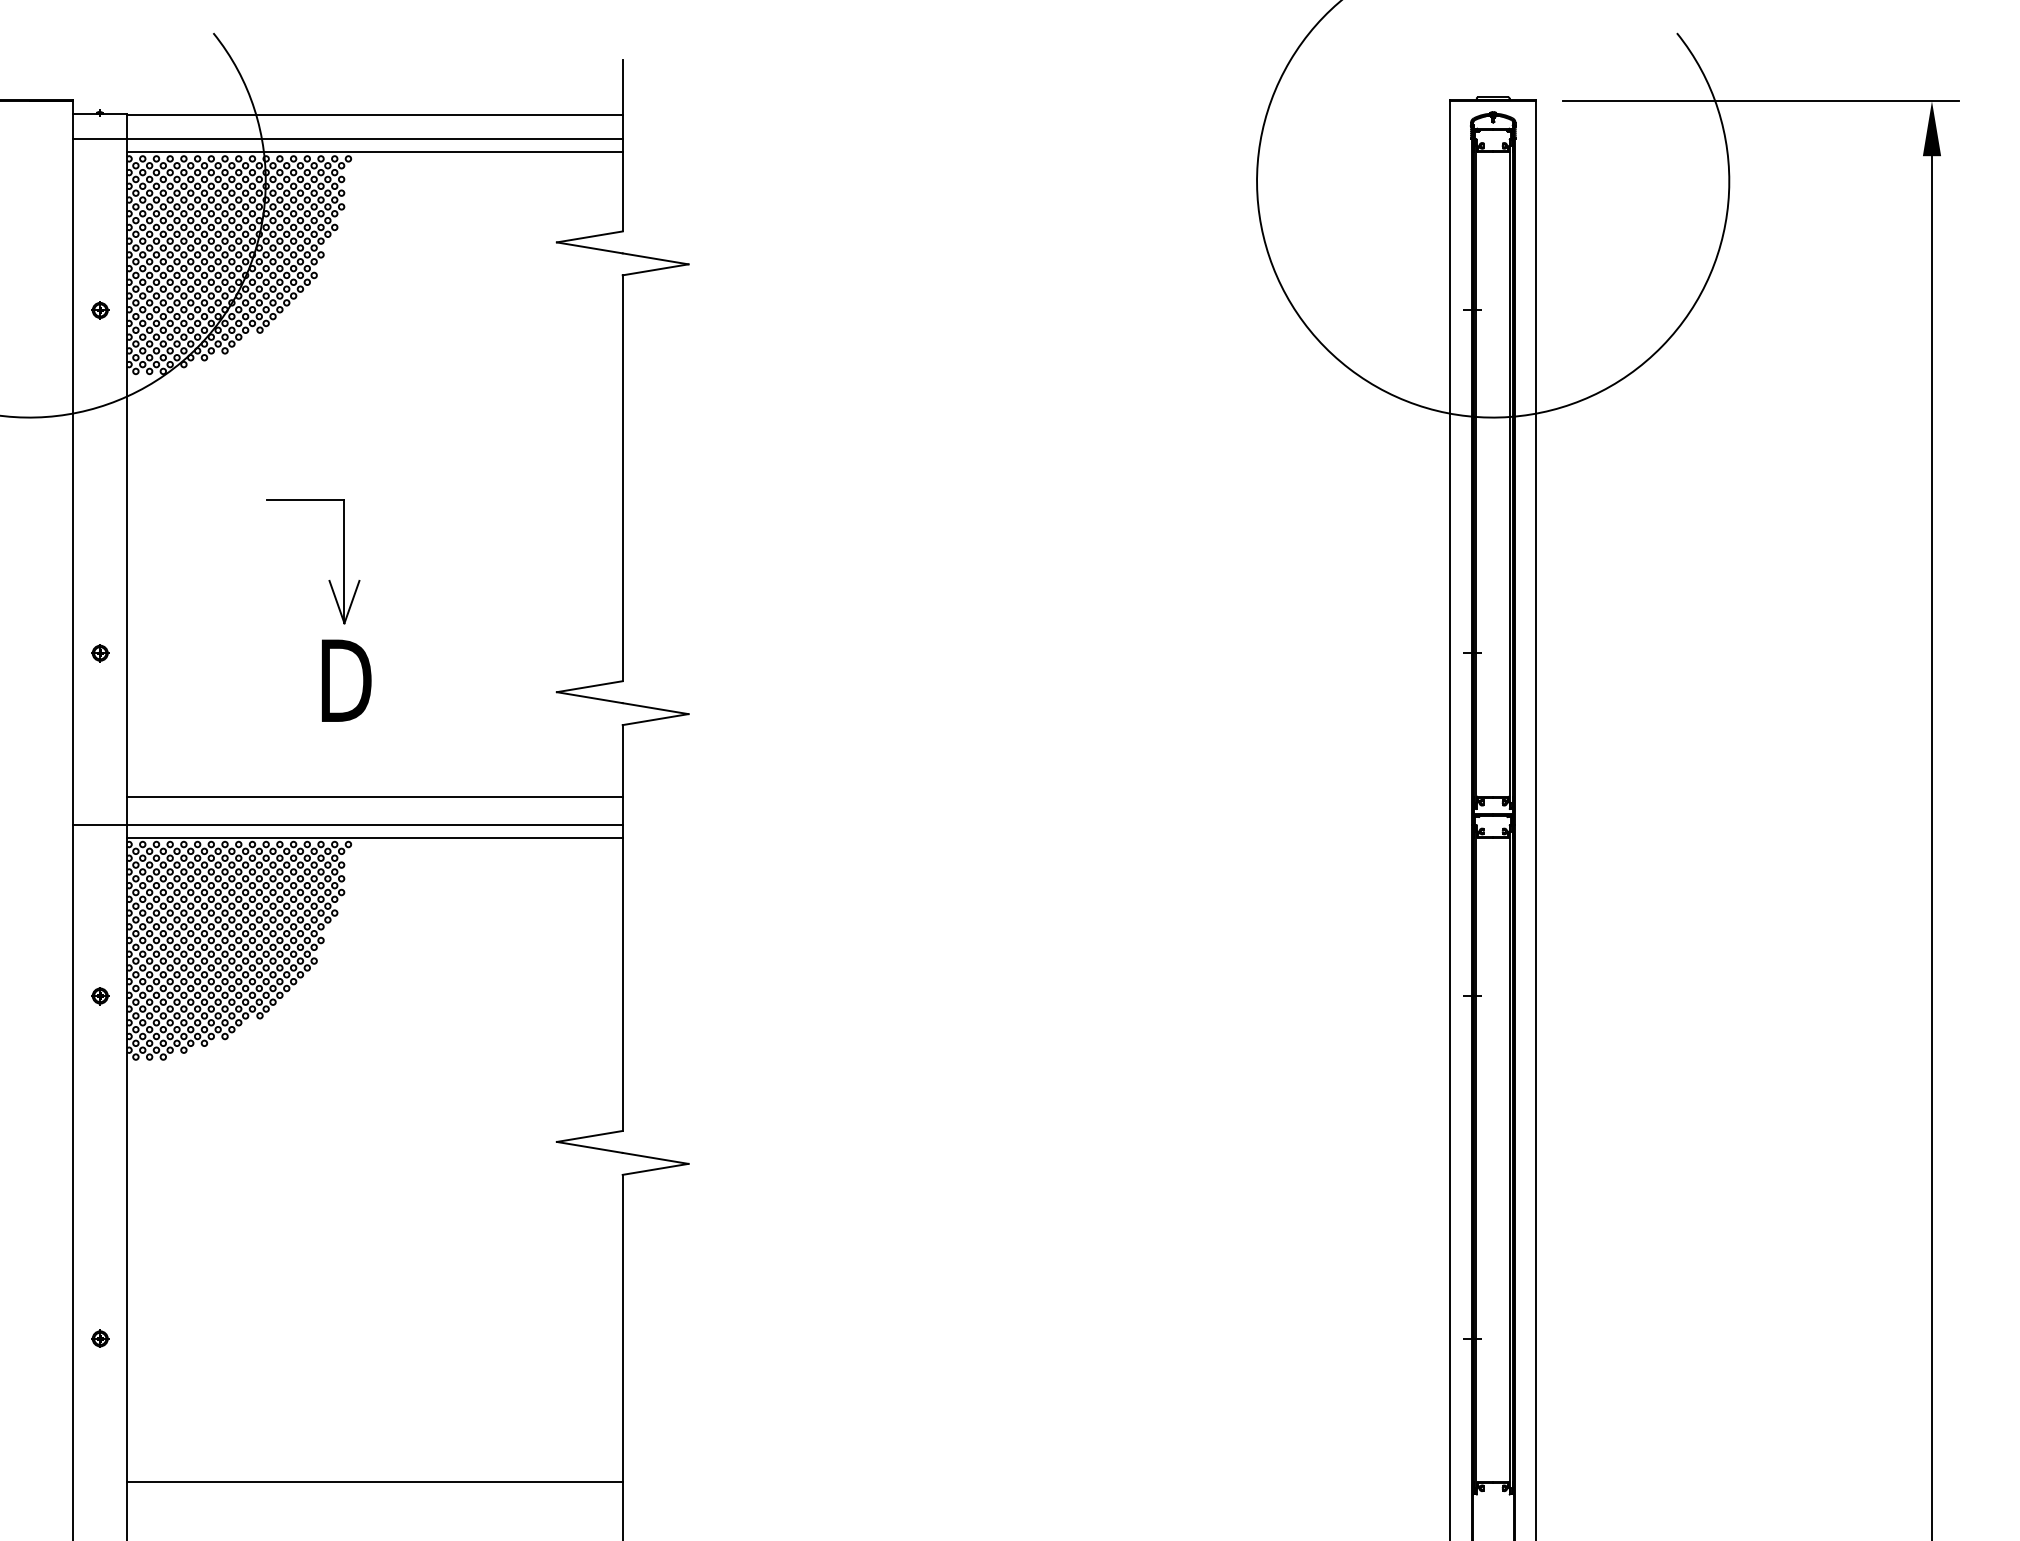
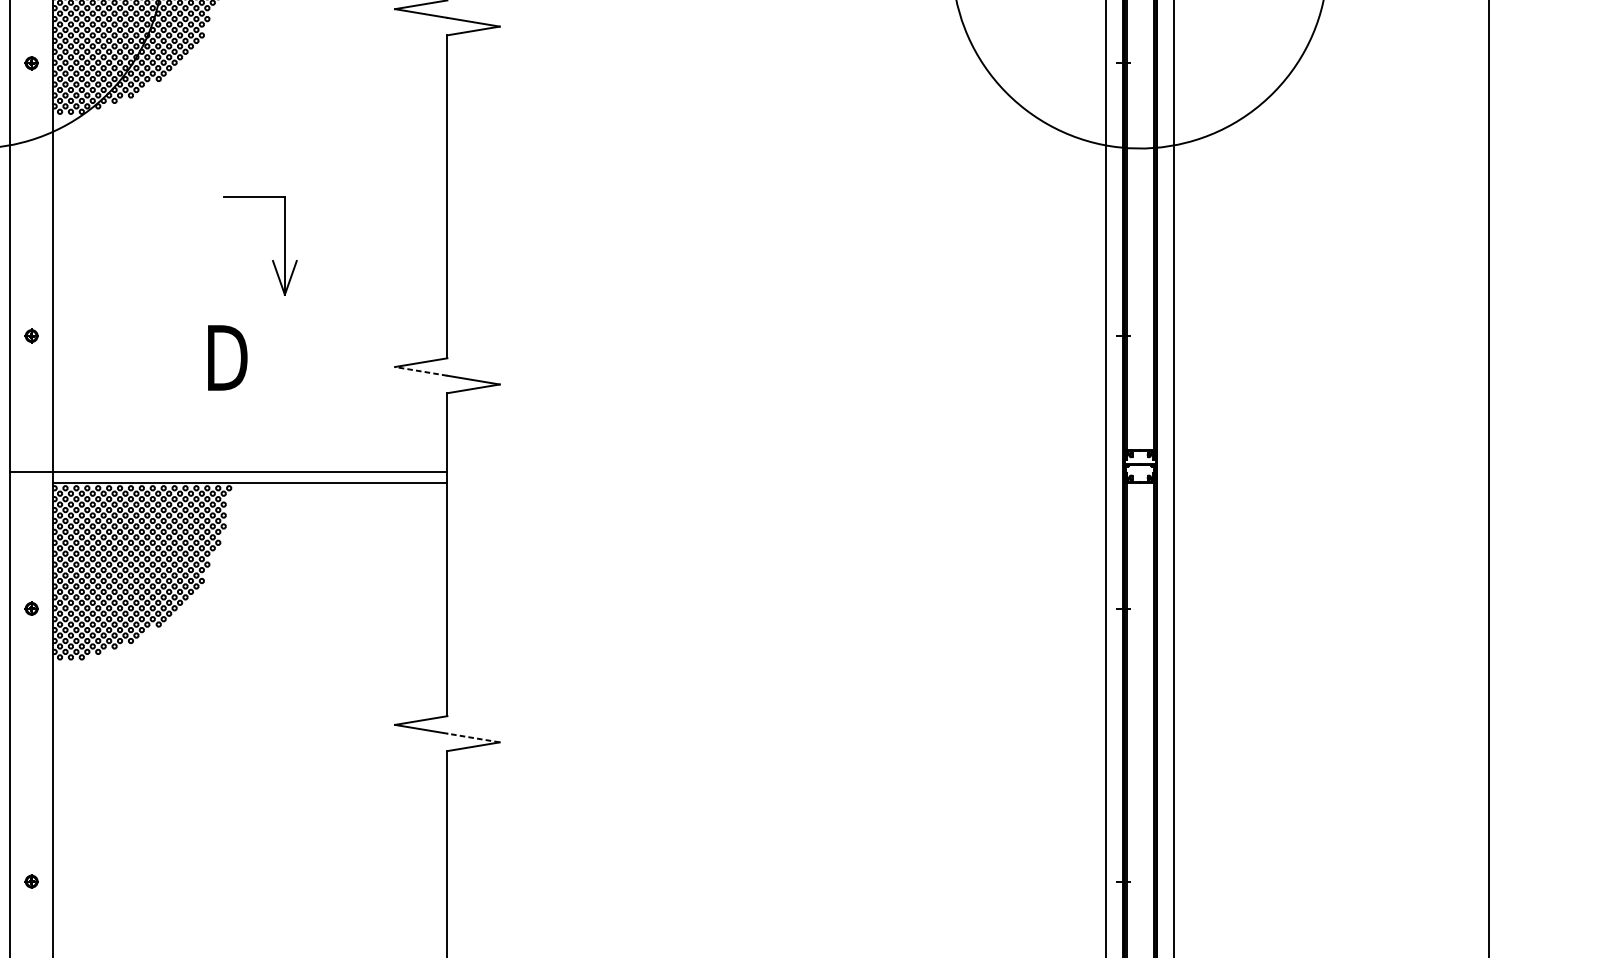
part: (328, 580) -> (272, 260), moved
line: (589, 697) -> (420, 371), solid -> dashed
line: (374, 796) -> (249, 450), removed
line: (655, 1158) -> (473, 738), solid -> dashed

